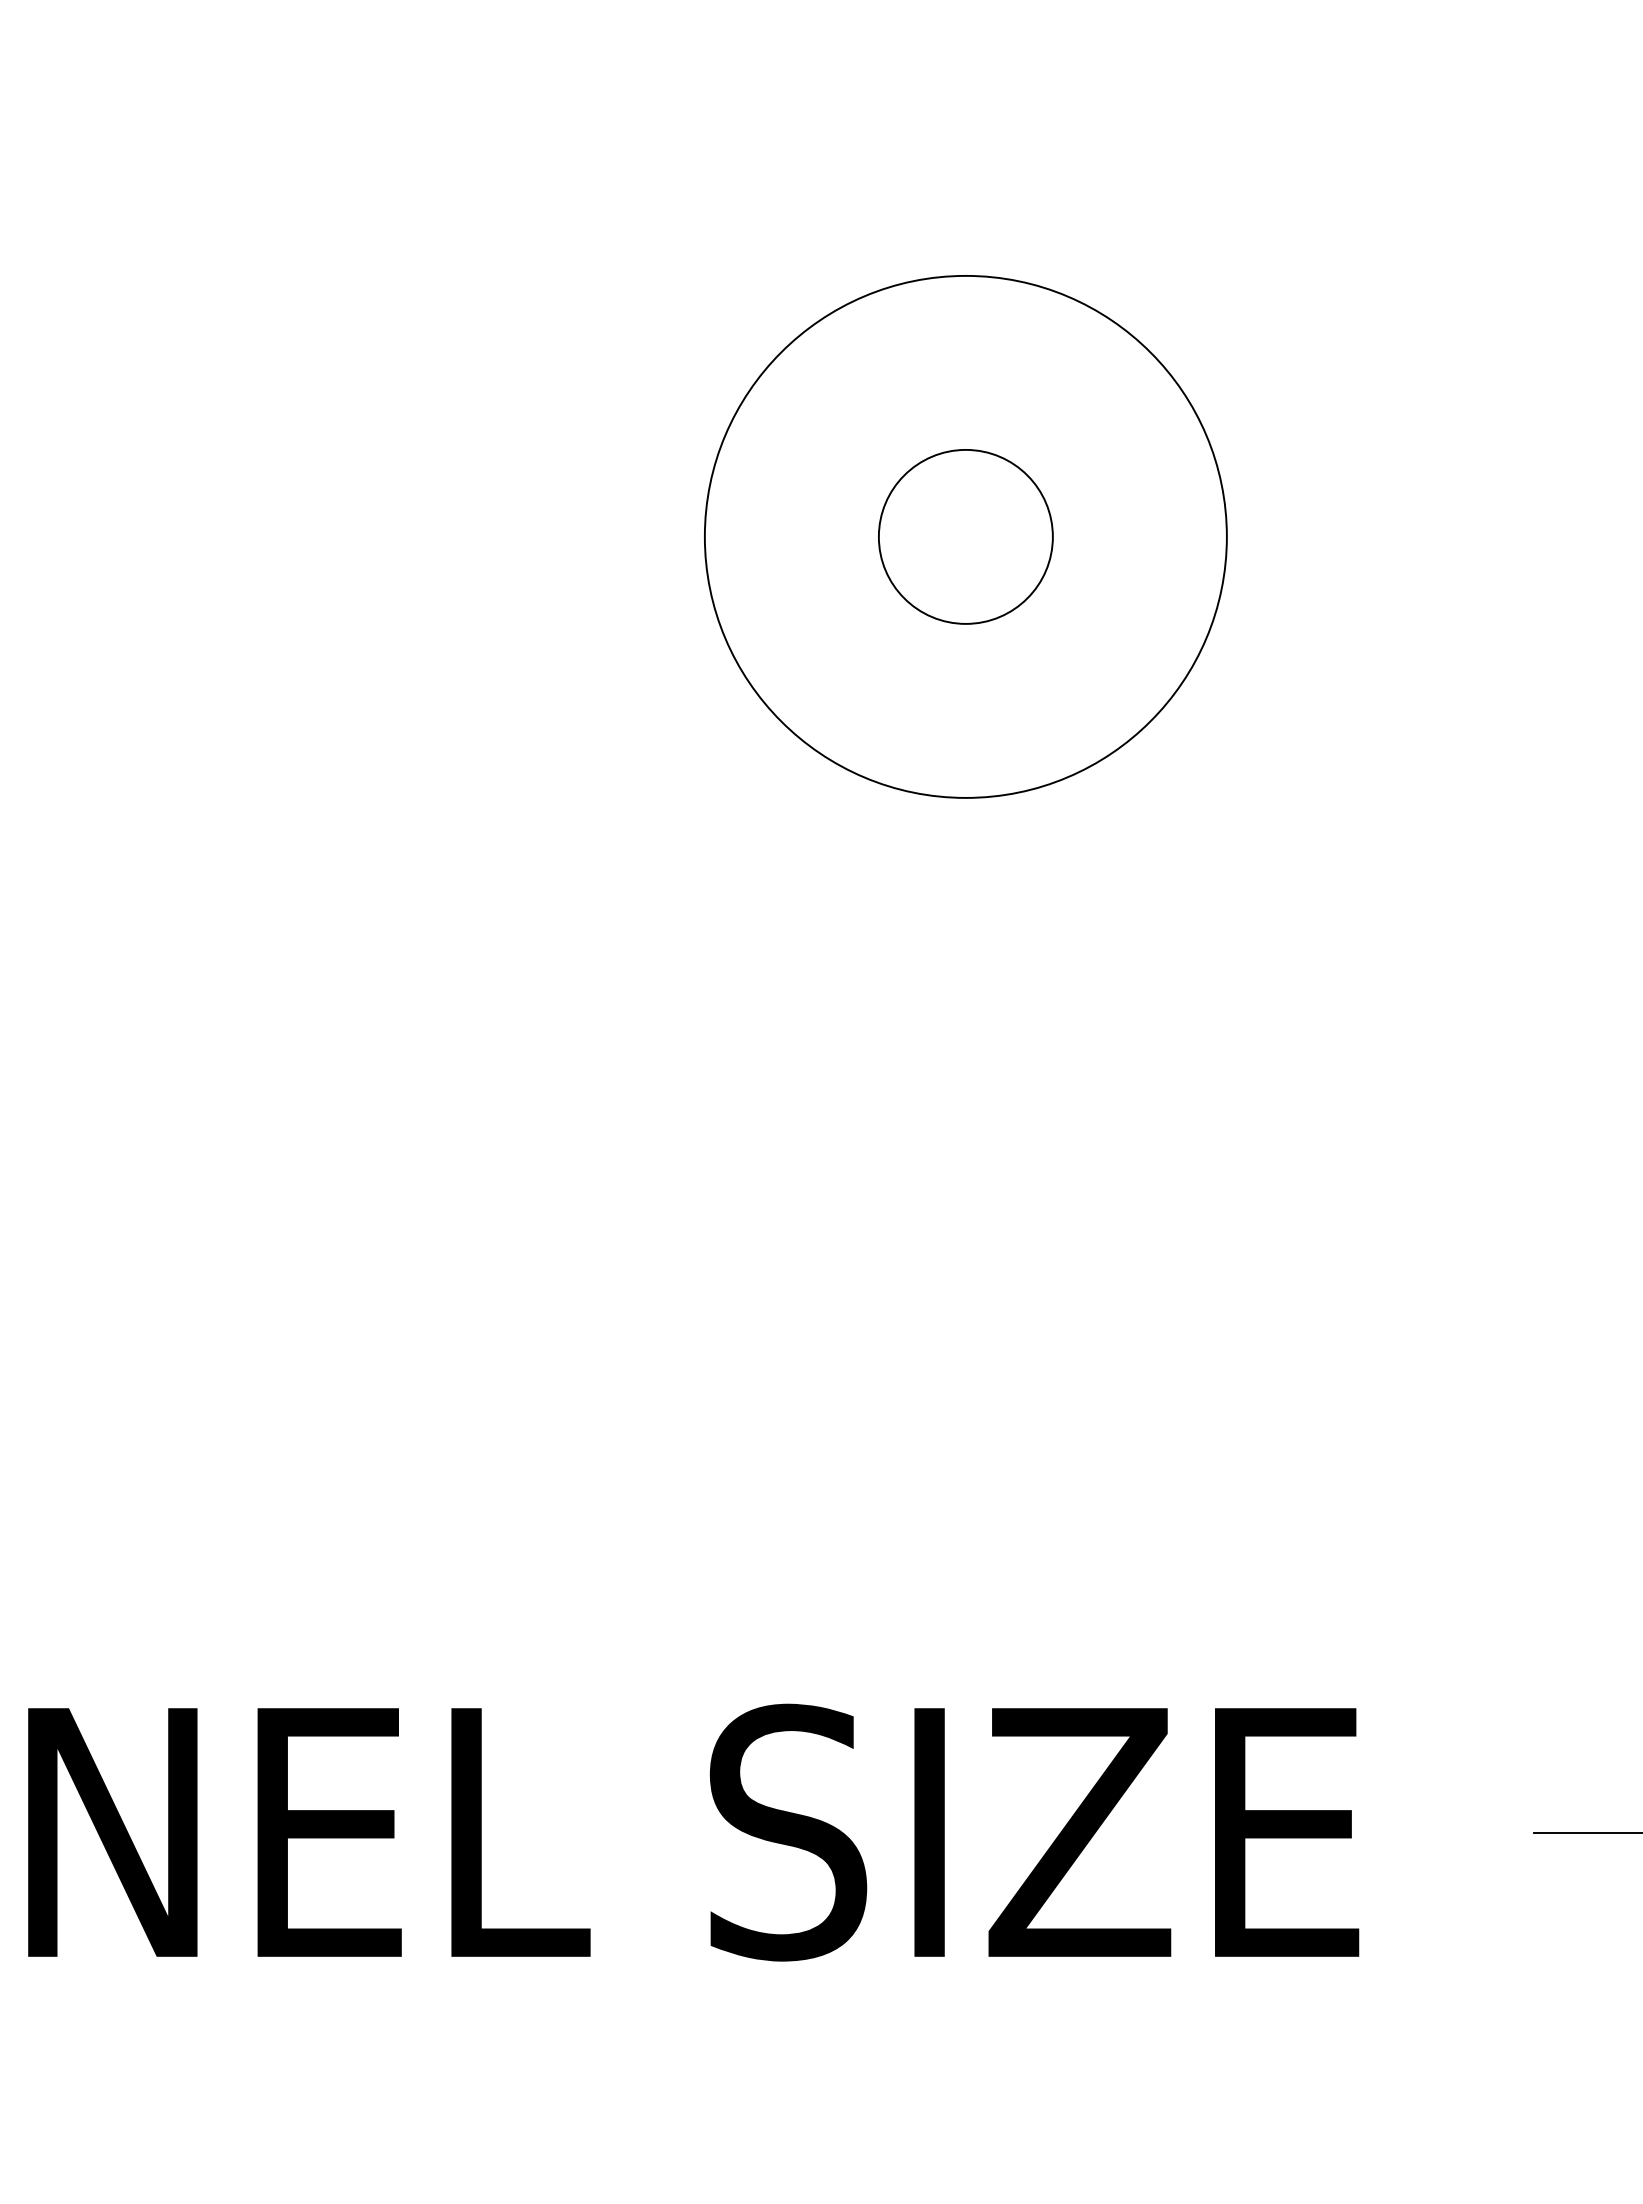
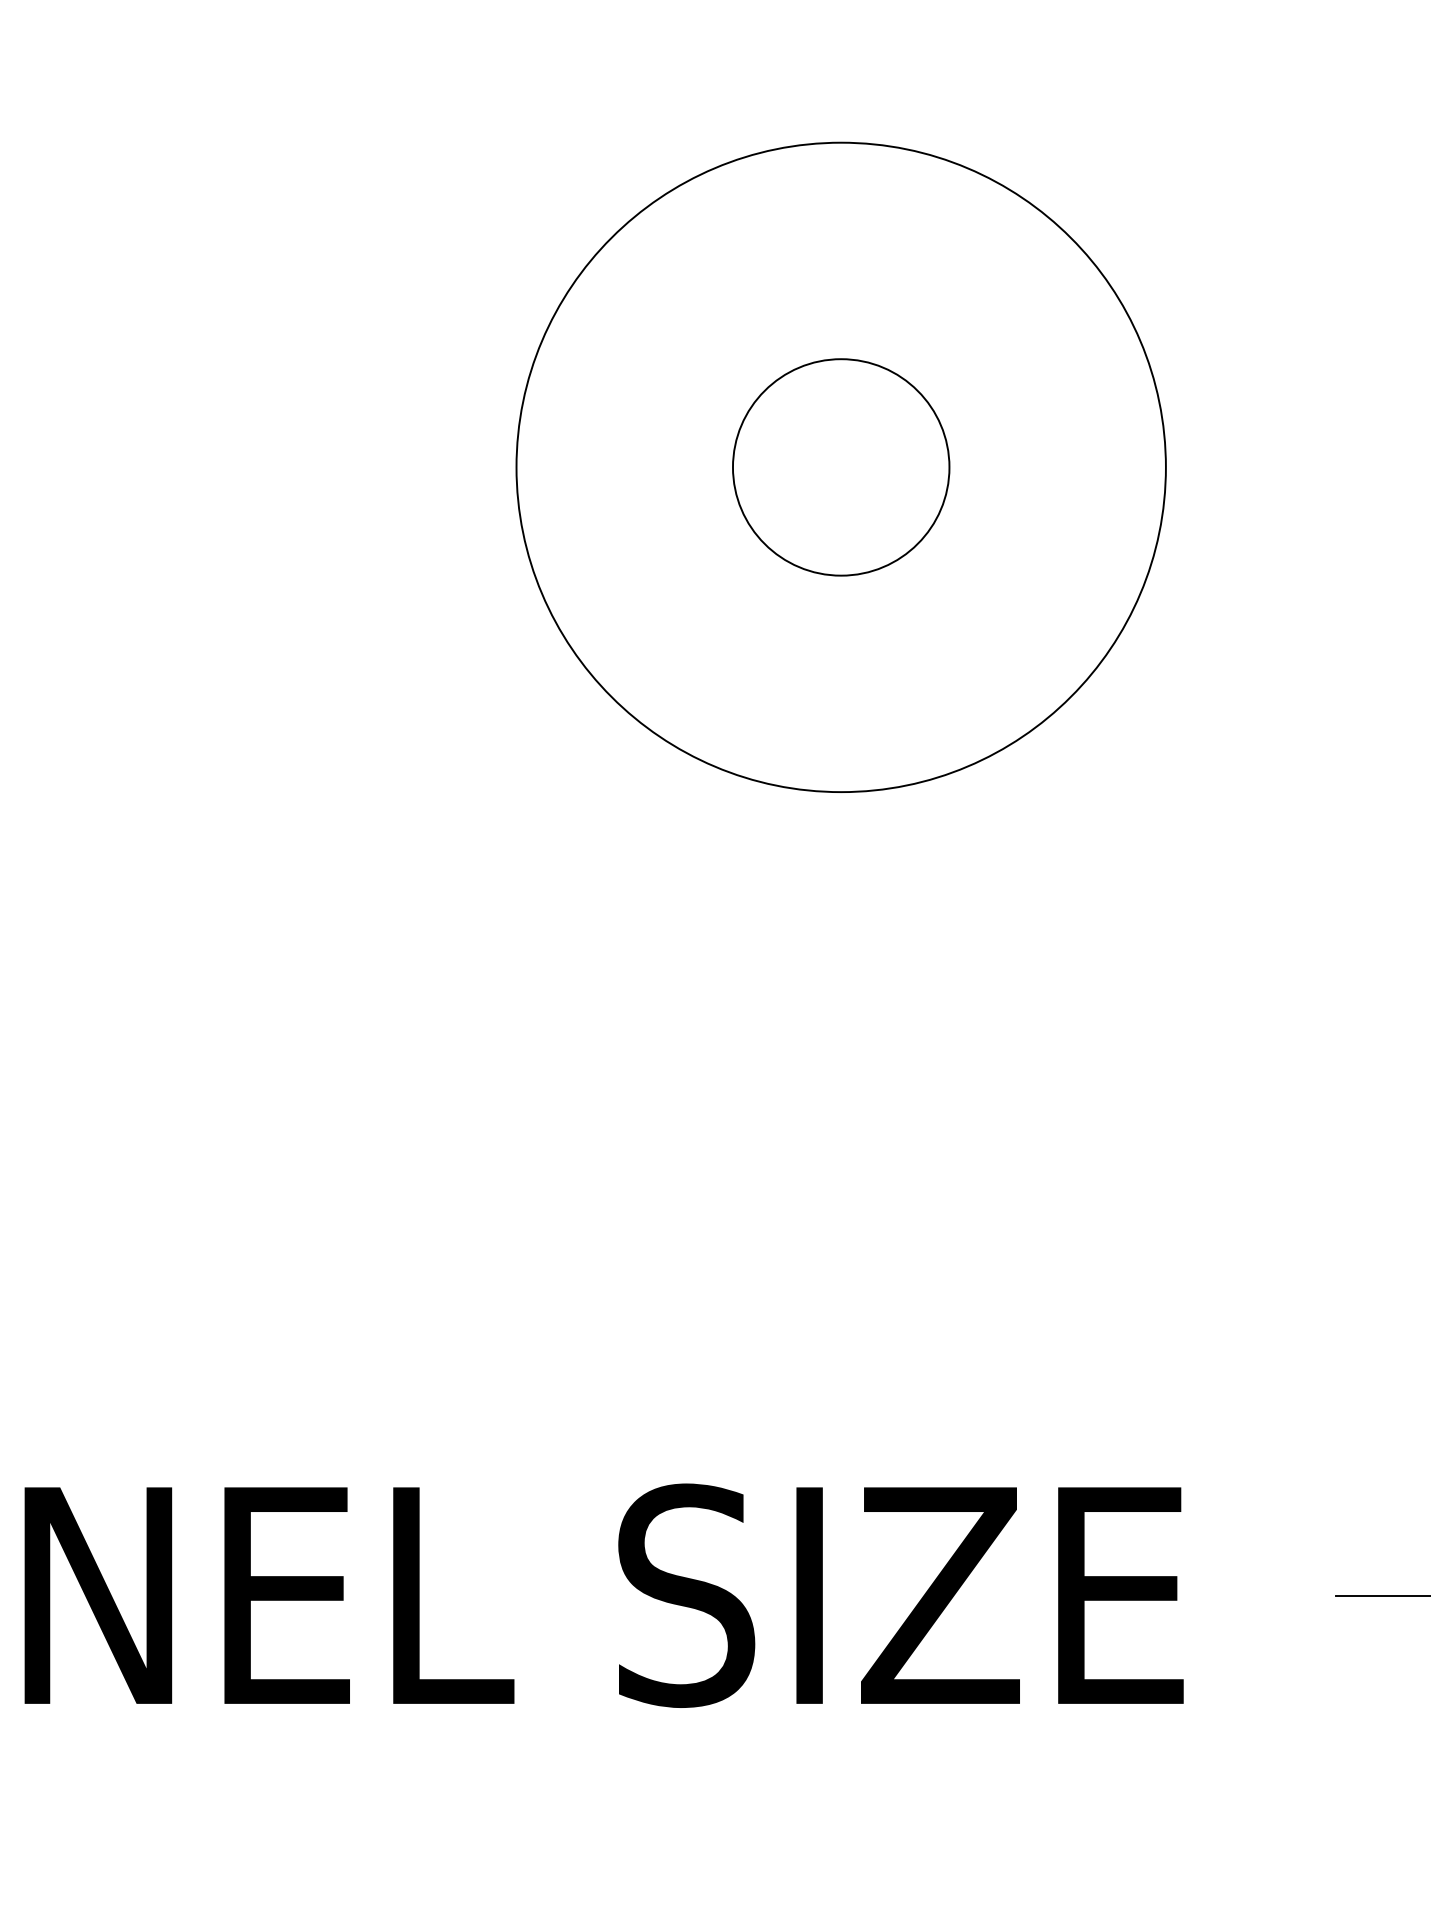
circle: (965, 536) -> (840, 467), size x1.43
circle: (965, 536) -> (840, 467), size x1.43

